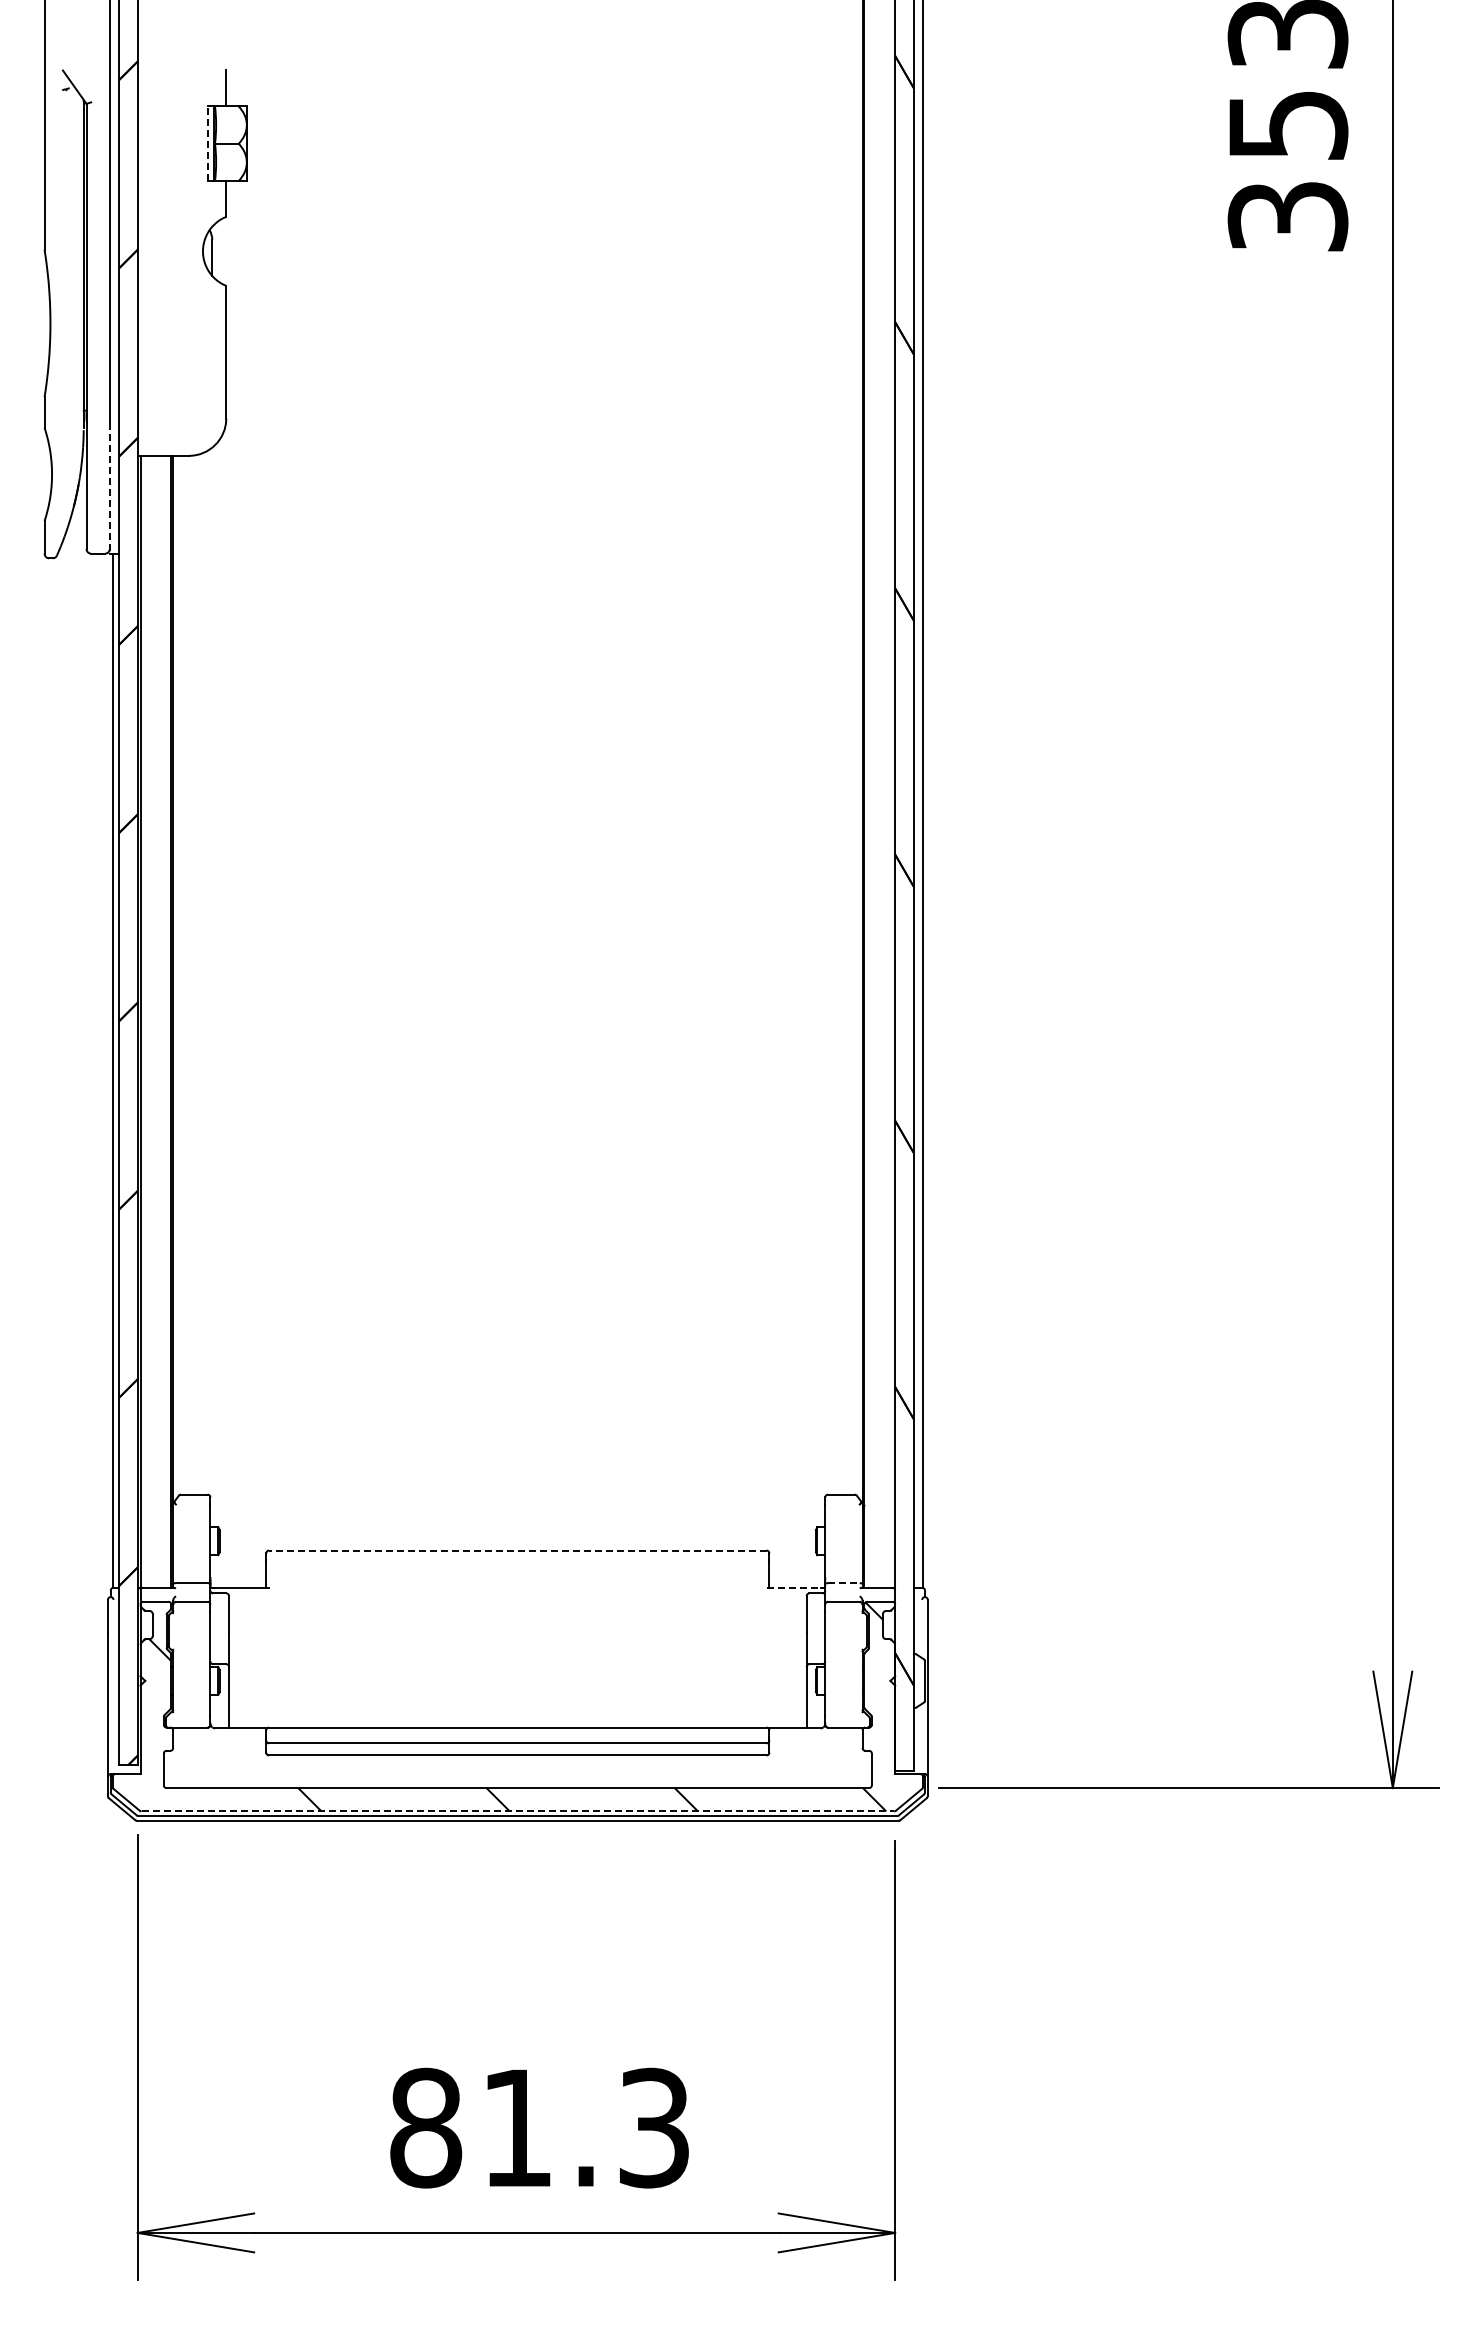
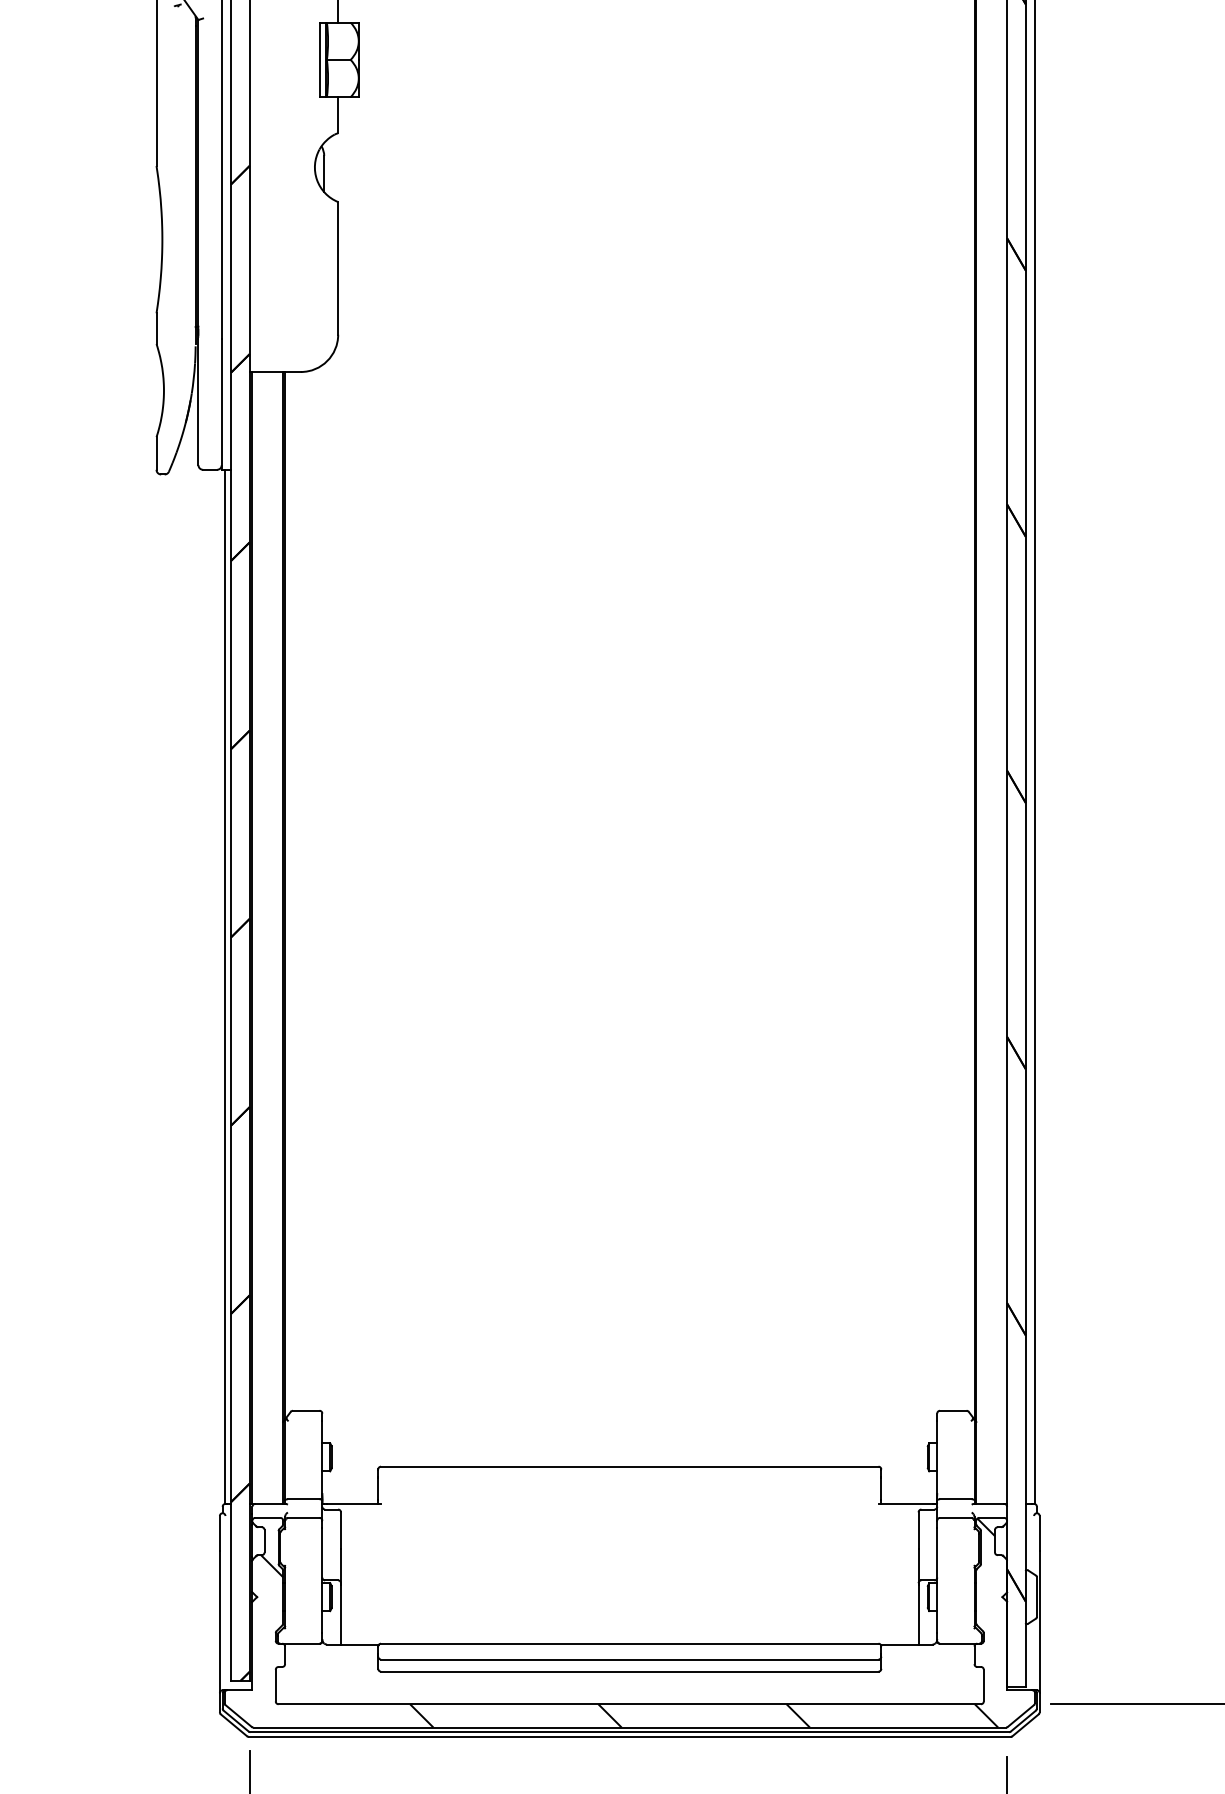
line: (207, 143) -> (319, 59), dashed -> solid
line: (109, 488) -> (221, 404), dashed -> solid
line: (517, 1550) -> (629, 1466), dashed -> solid
line: (843, 1583) -> (955, 1499), dashed -> solid
line: (794, 1587) -> (906, 1503), dashed -> solid
line: (518, 1811) -> (630, 1727), dashed -> solid

